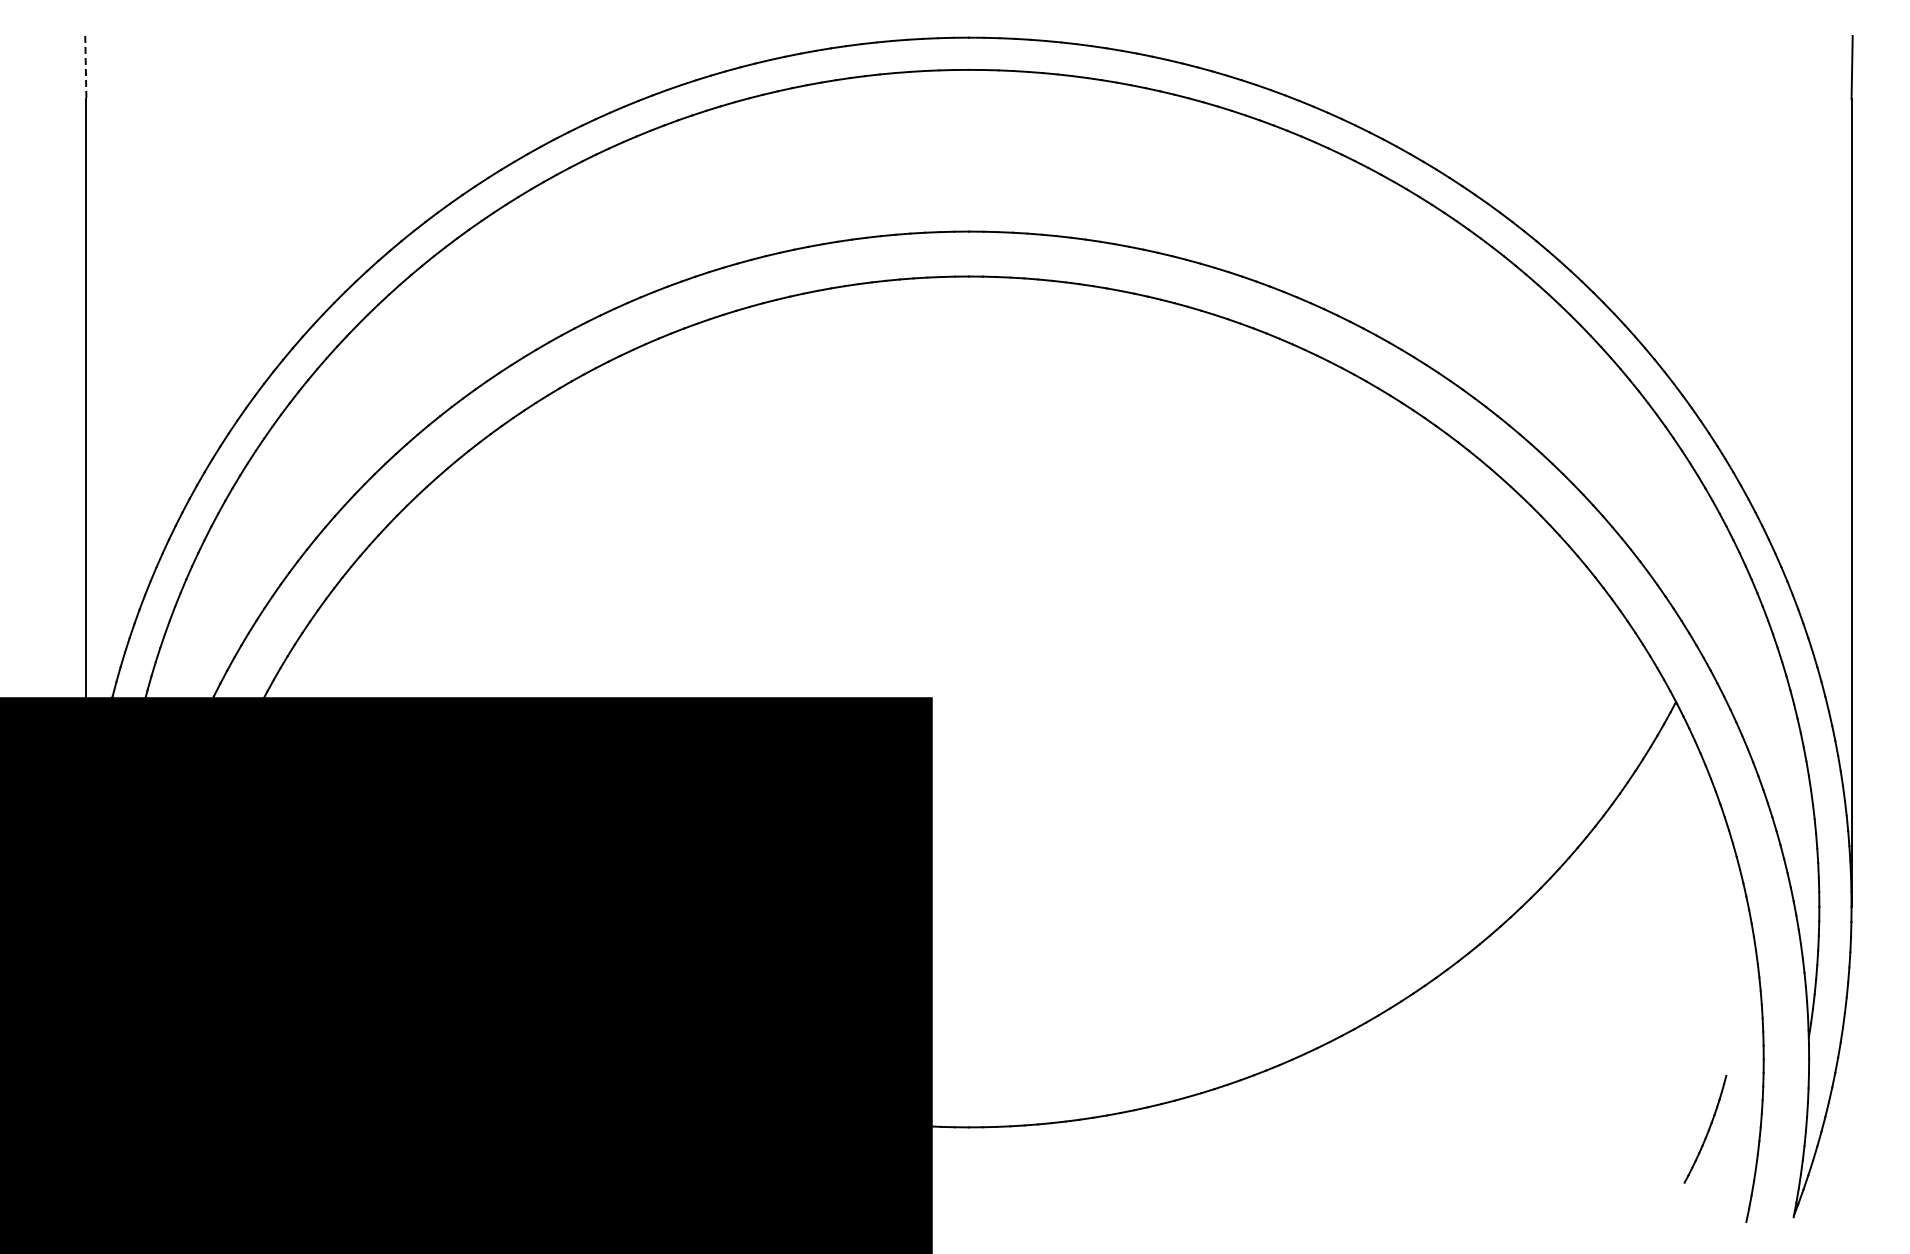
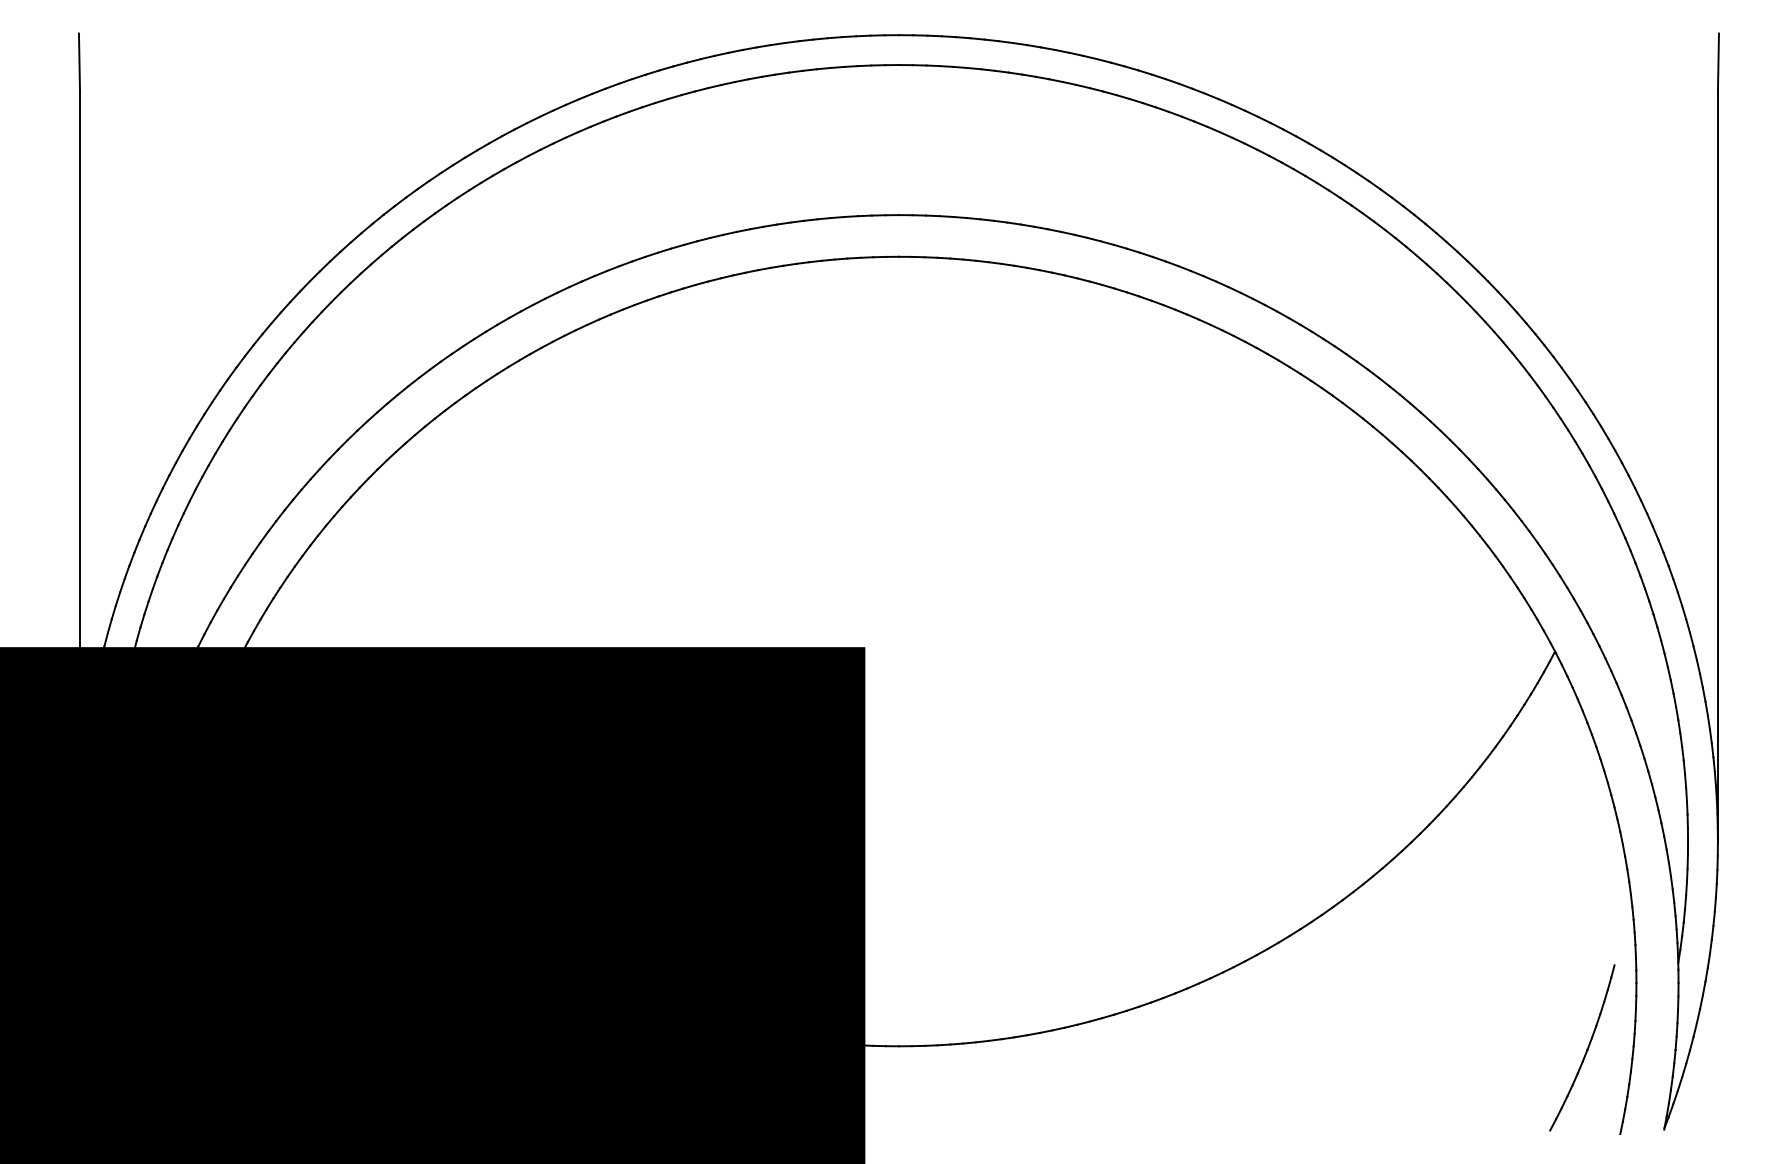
line: (85, 67) -> (79, 62), dashed -> solid
part: (1705, 1129) -> (1582, 1048), size x1.67

